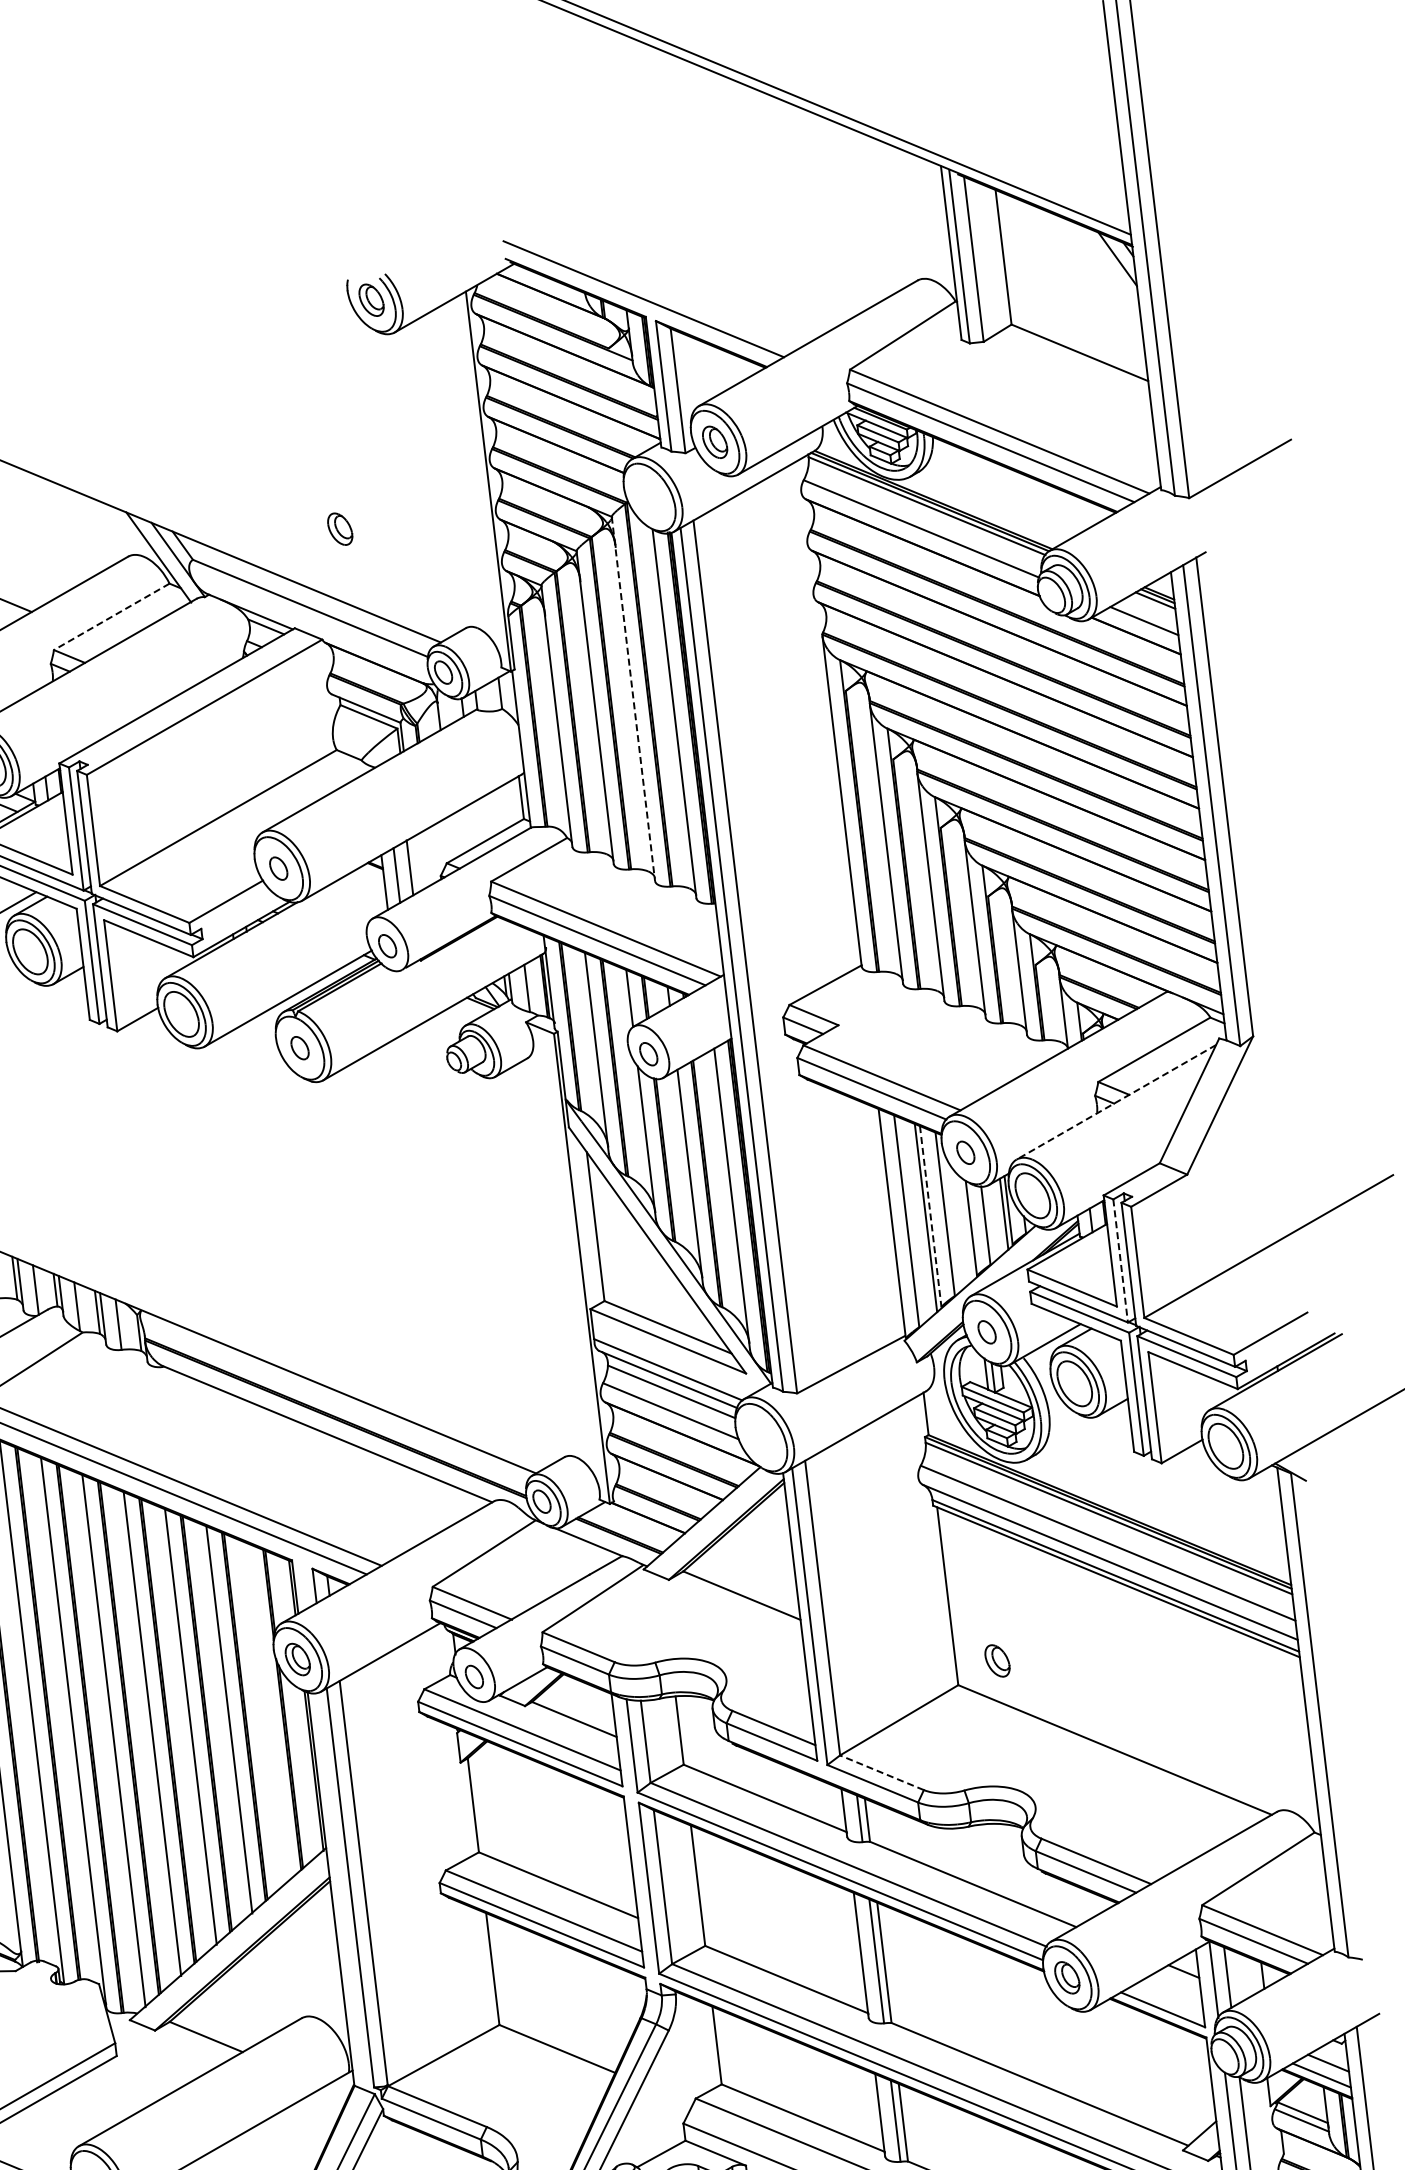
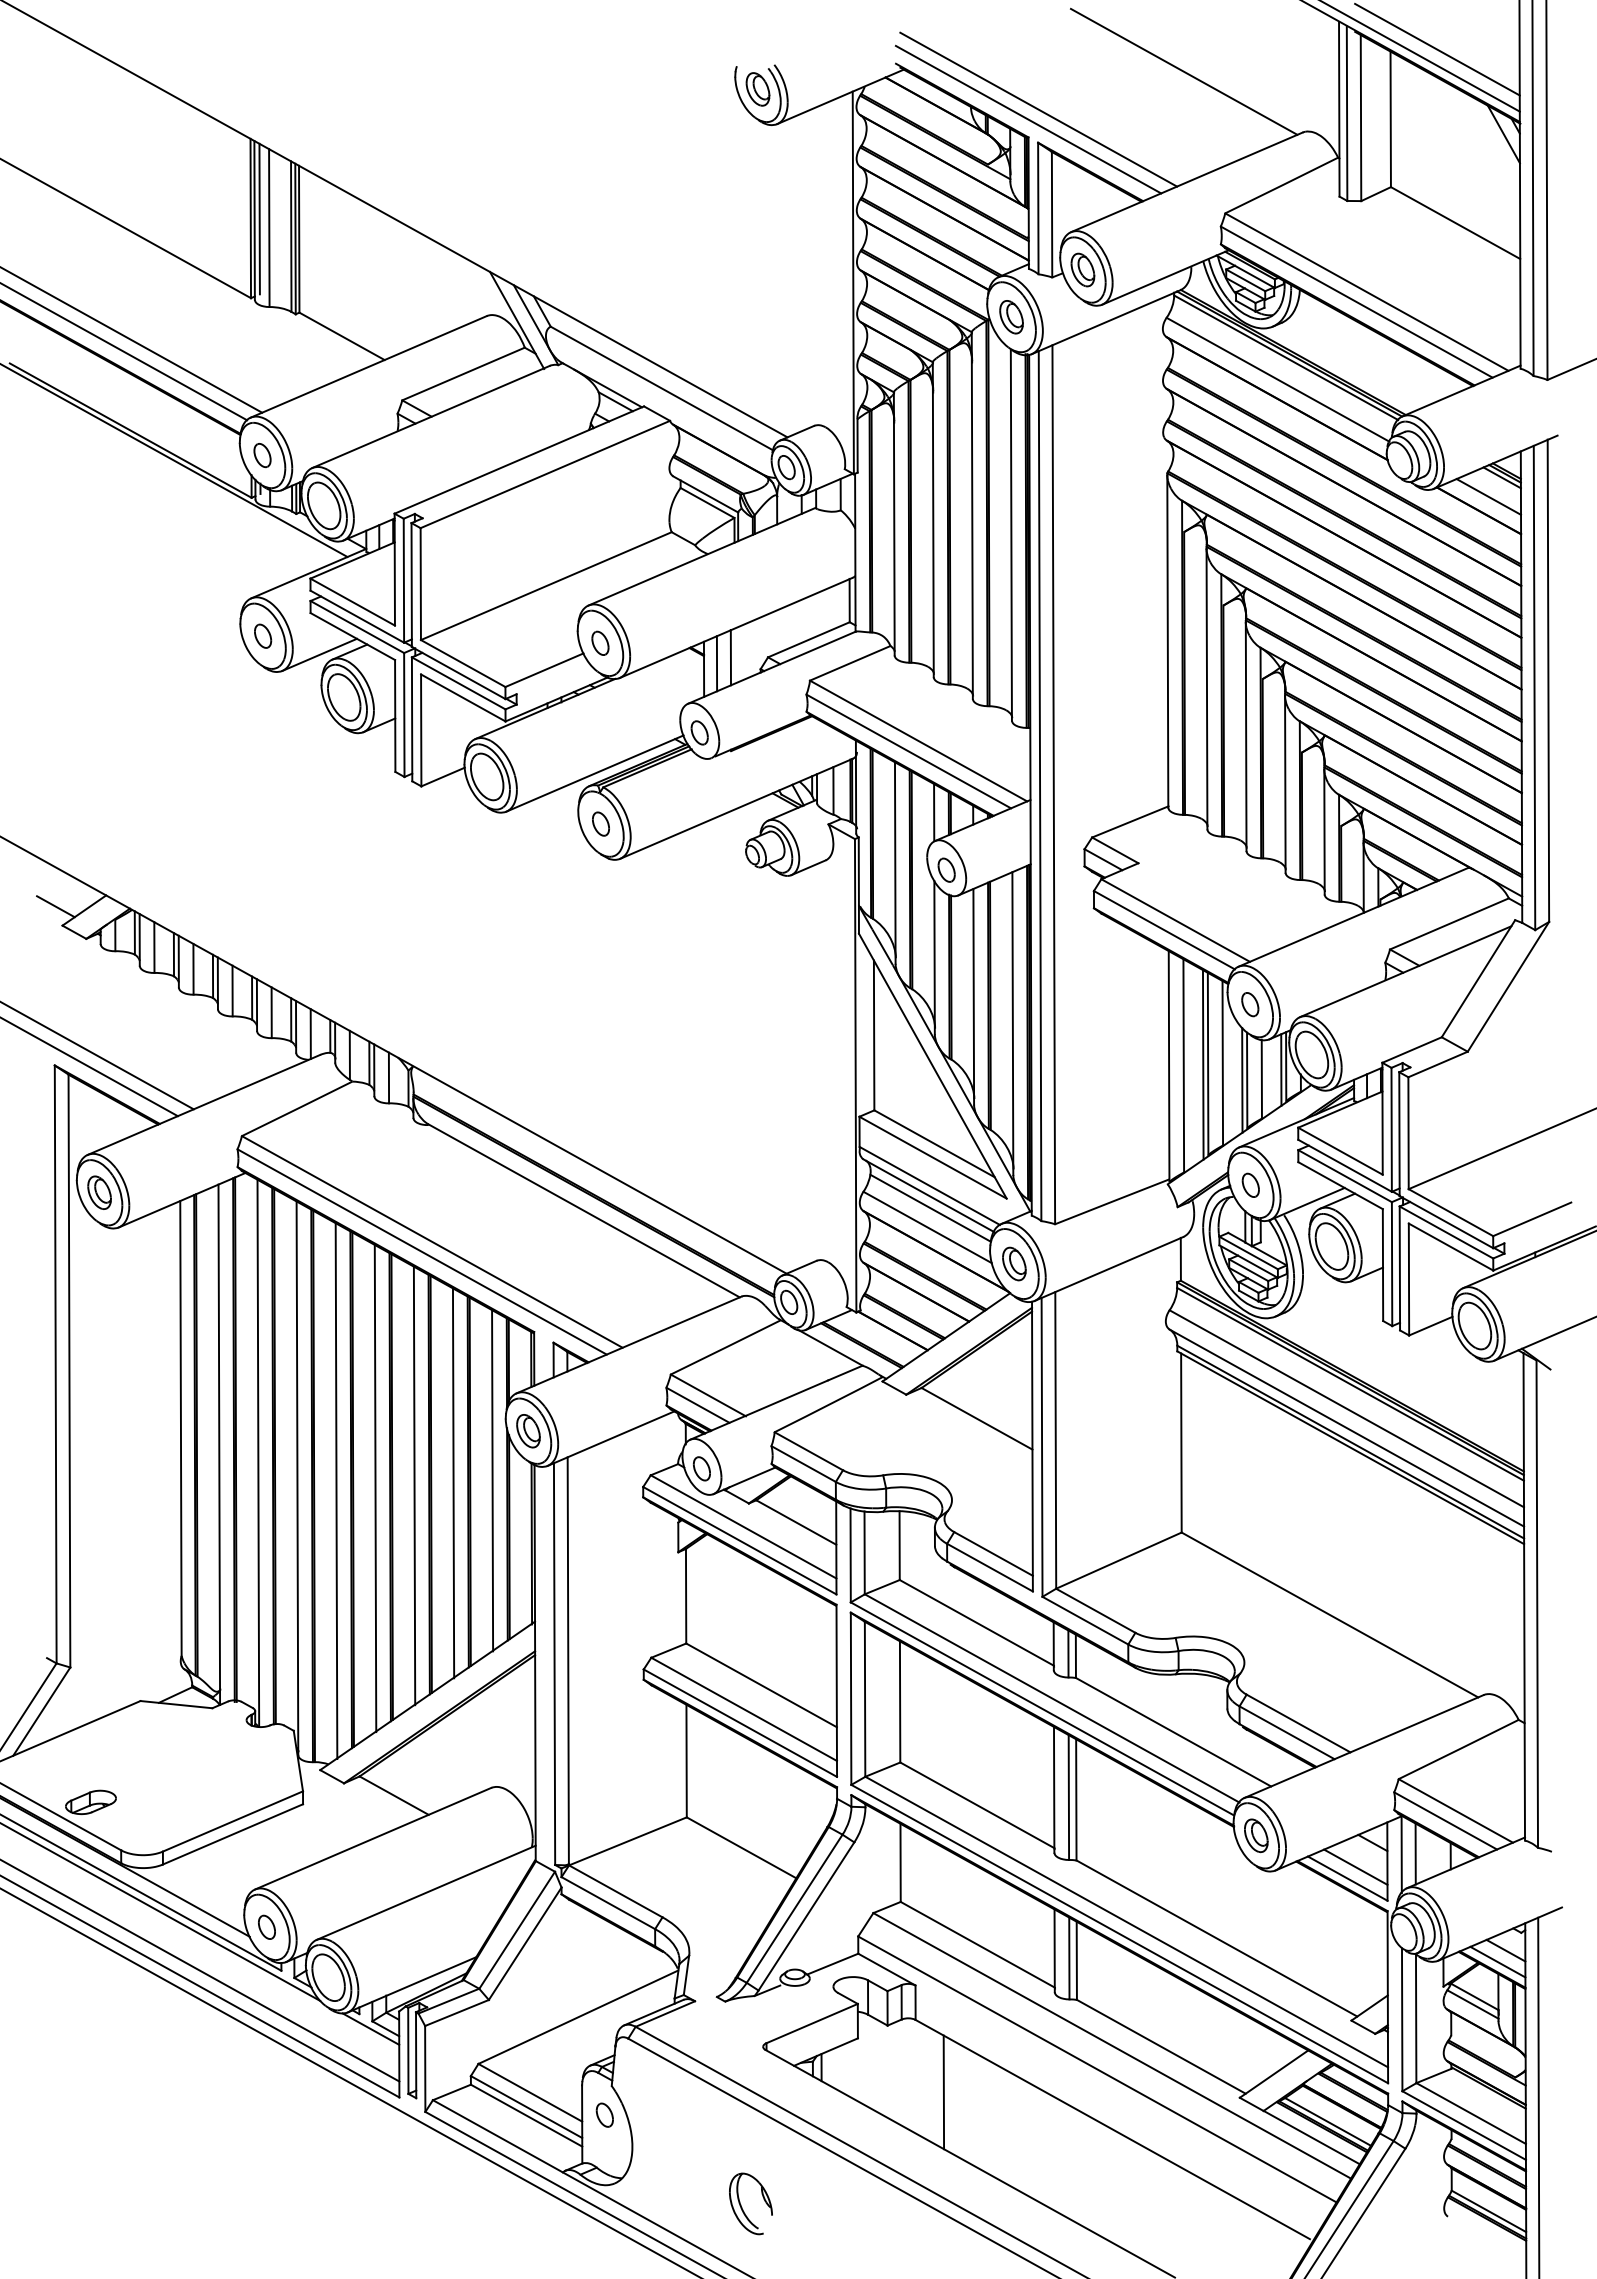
line: (1041, 182) -> (1437, 49), added
line: (792, 233) -> (1183, 71), added
line: (652, 287) -> (1038, 109), added
part: (340, 529) -> (1011, 317), moved
line: (111, 617) -> (463, 374), dashed -> solid
line: (633, 698) -> (972, 515), dashed -> solid
line: (1116, 1102) -> (1405, 971), dashed -> solid
line: (931, 1217) -> (1208, 1064), dashed -> solid
line: (966, 1229) -> (1242, 1080), added
line: (1120, 1260) -> (1391, 1129), dashed -> solid
part: (997, 1660) -> (1014, 1263), moved
line: (267, 1712) -> (492, 1480), added
line: (881, 1772) -> (1095, 1610), dashed -> solid
line: (1169, 1996) -> (1355, 1866), added

